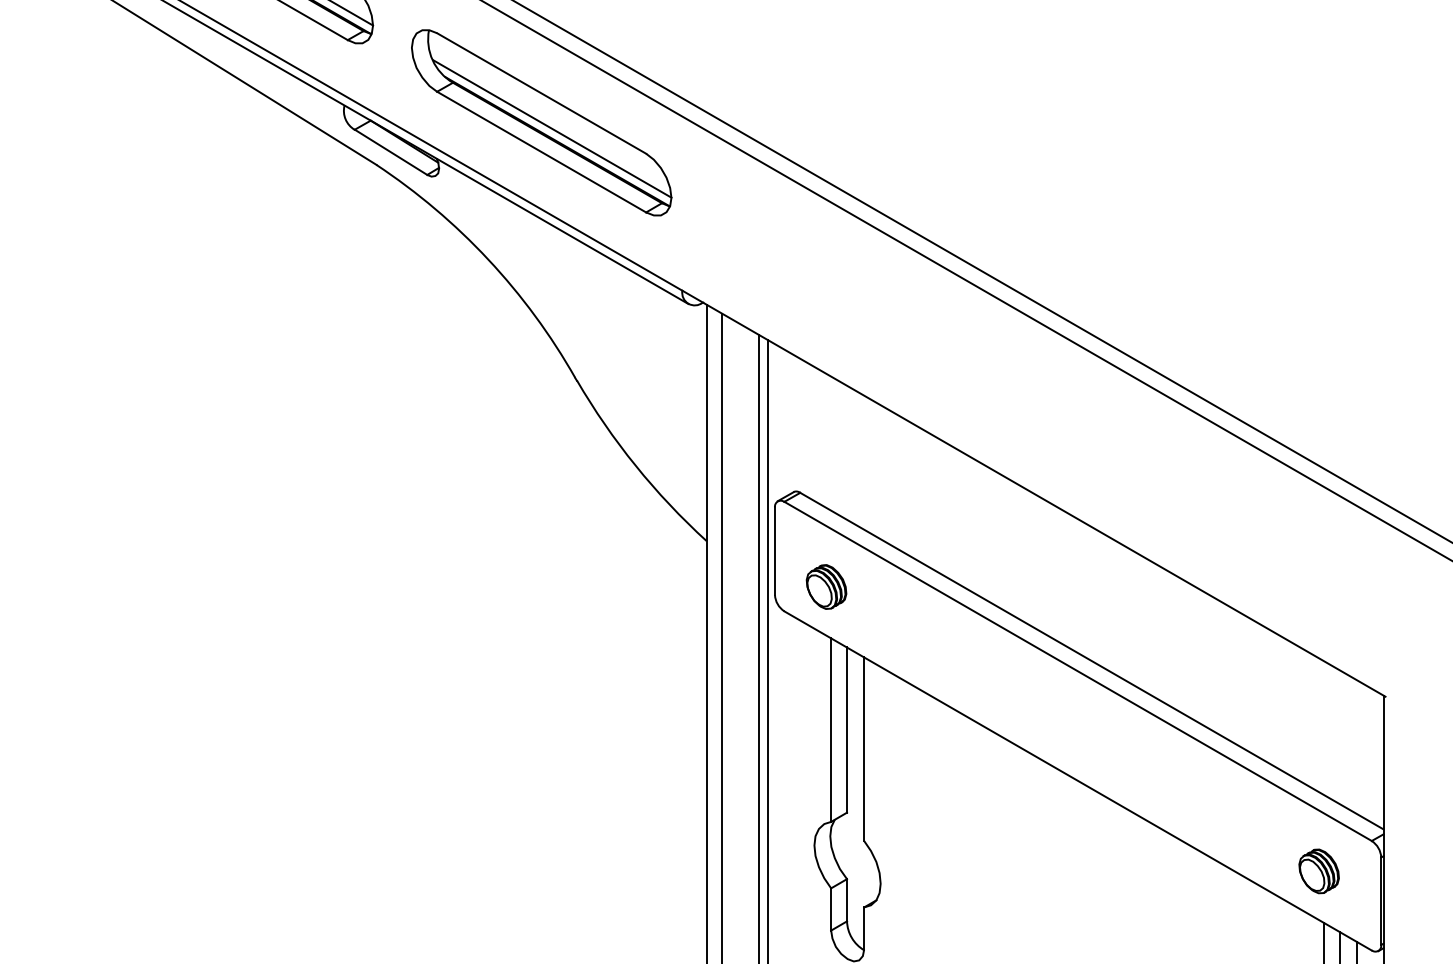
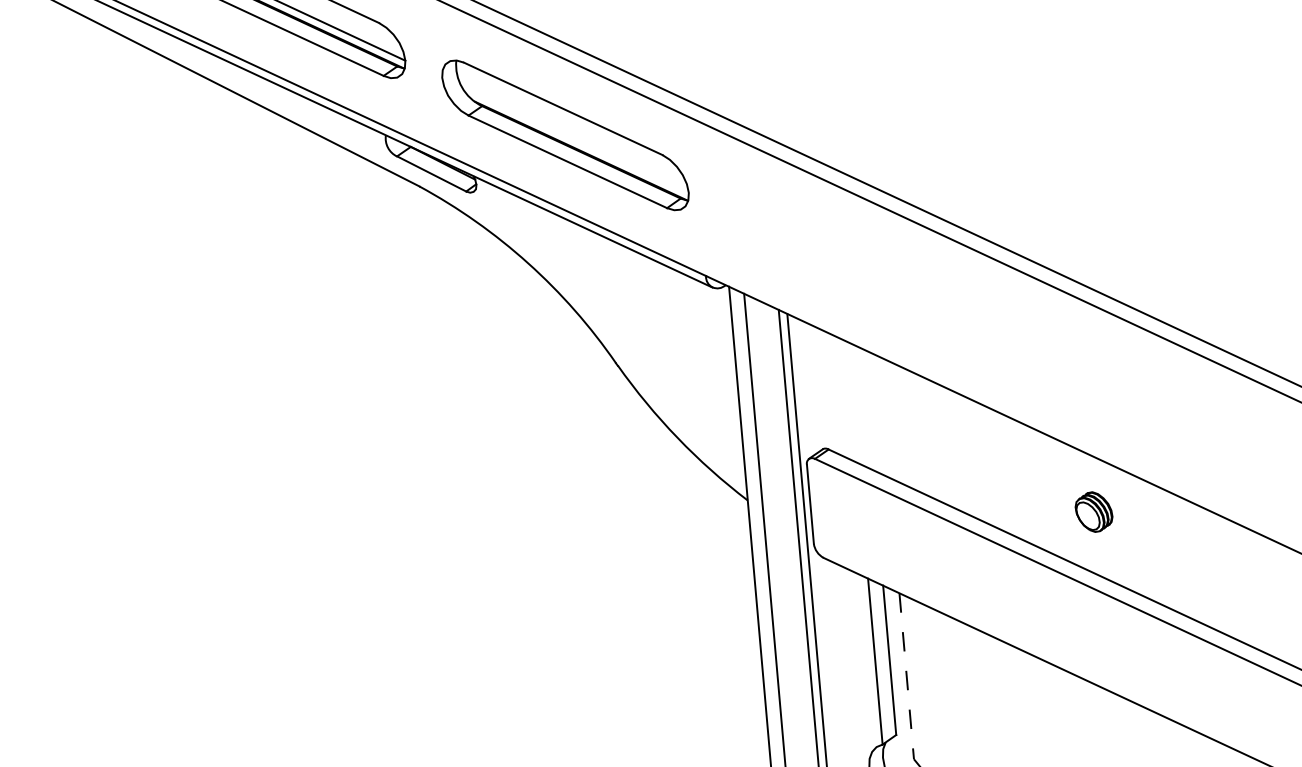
line: (552, 128) -> (575, 139), removed
part: (826, 586) -> (1093, 511), moved
line: (864, 749) -> (907, 676), solid -> dashed

